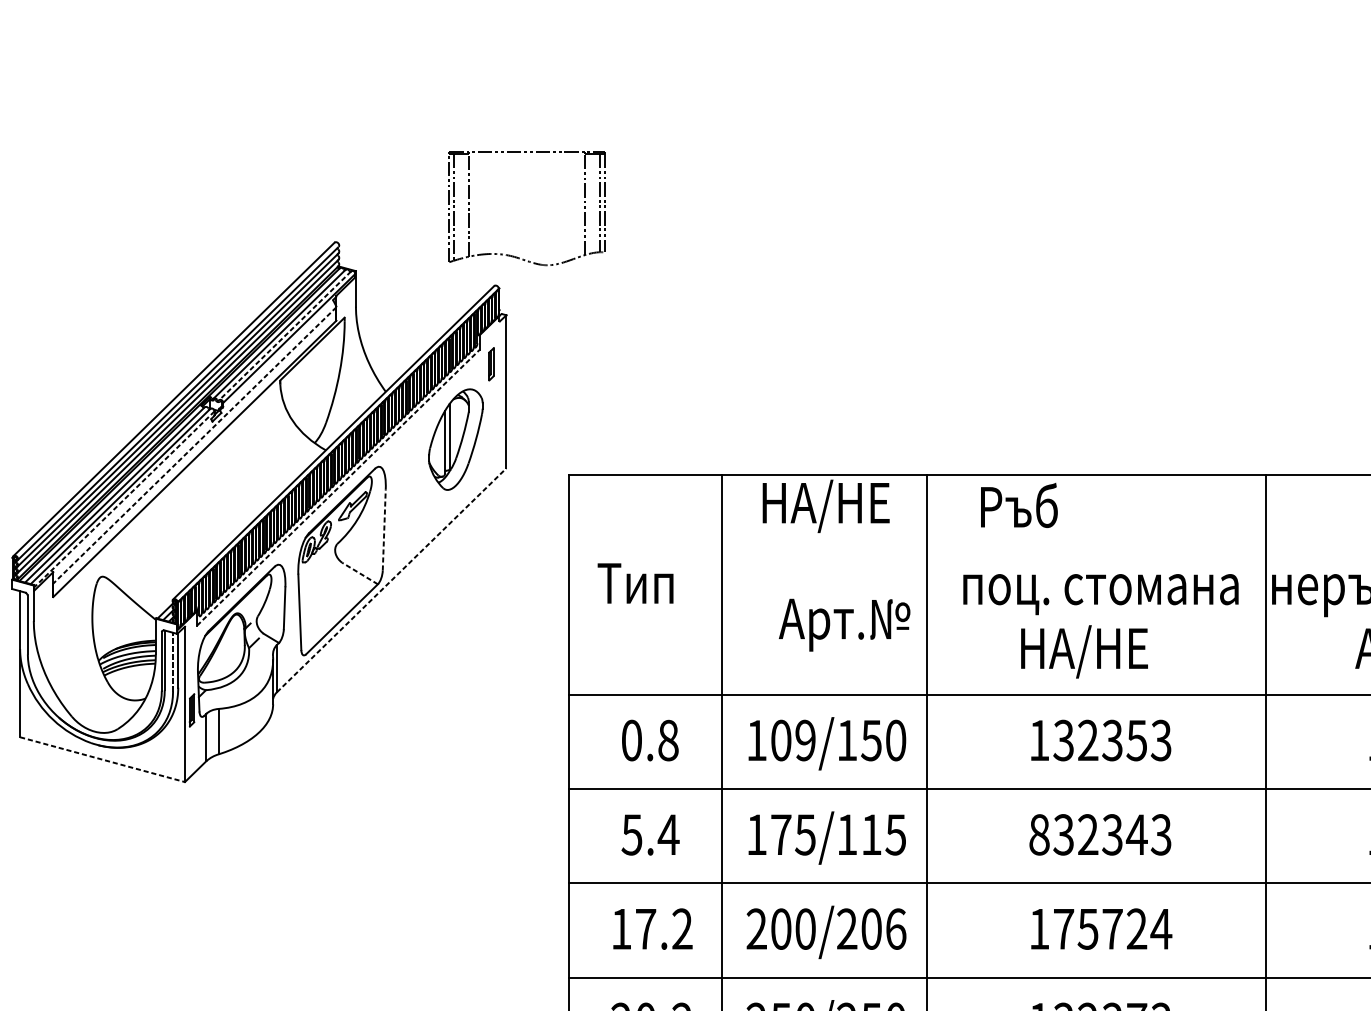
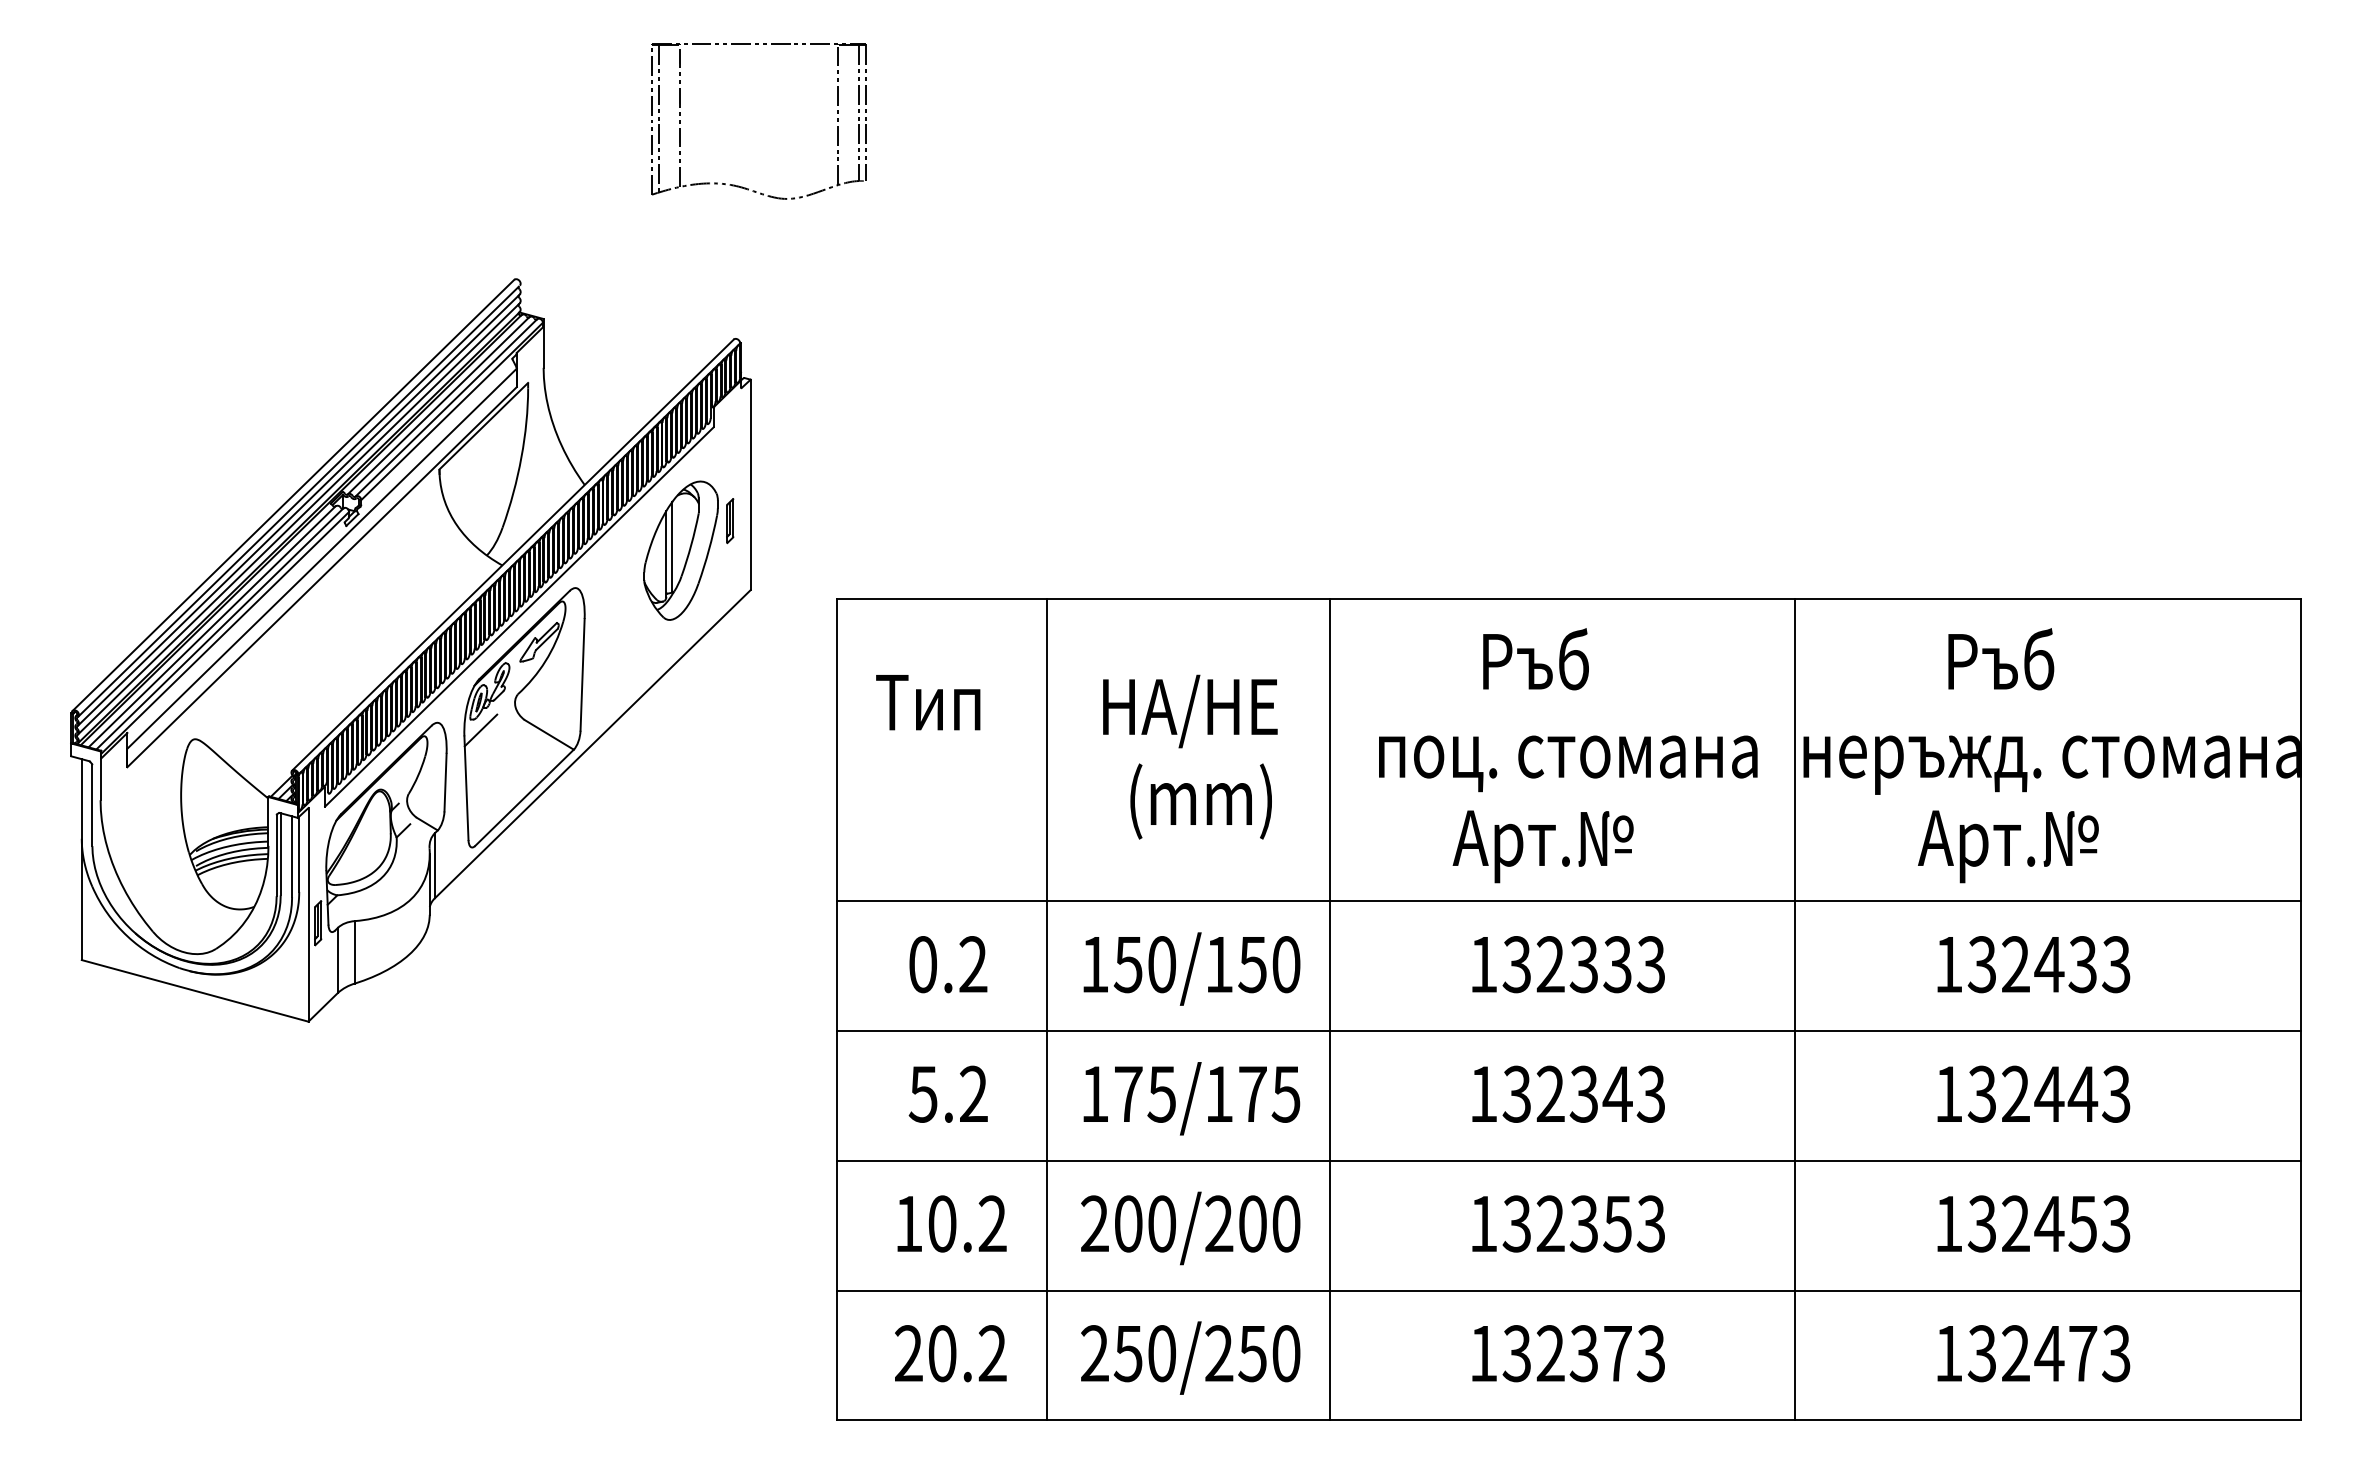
part: (512, 255) -> (739, 185), moved
line: (285, 336) -> (446, 408), dashed -> solid
part: (491, 364) -> (730, 521), moved
line: (194, 446) -> (321, 559), dashed -> solid
line: (338, 487) -> (519, 616), dashed -> solid
line: (123, 499) -> (224, 633), dashed -> solid
text: (1018, 505) -> (1535, 659), moved
text: (826, 506) -> (1190, 711), moved
line: (384, 529) -> (582, 674), dashed -> solid
line: (310, 570) -> (480, 730), added
line: (360, 573) -> (549, 734), dashed -> solid
line: (391, 580) -> (592, 744), dashed -> solid
text: (635, 583) -> (928, 702), moved
text: (844, 622) -> (1215, 802), Арт.№ -> (mm)
text: (1082, 653) -> (1542, 844), HA/HE -> Арт.№
line: (173, 661) -> (292, 856), dashed -> solid
text: (668, 740) -> (973, 964), 0.8 -> 0.2
text: (792, 740) -> (1144, 964), 109/150 -> 150/150
text: (1136, 740) -> (1617, 964), 132353 -> 132333
line: (102, 760) -> (195, 991), dashed -> solid
text: (668, 834) -> (973, 1093), 5.4 -> 5.2
text: (871, 834) -> (1252, 1093), 175/115 -> 175/175
text: (1039, 834) -> (1483, 1093), 832343 -> 132343
text: (645, 928) -> (942, 1223), 17.2 -> 10.2
text: (896, 928) -> (1286, 1223), 200/206 -> 200/200
text: (1112, 928) -> (1584, 1223), 175724 -> 132353

